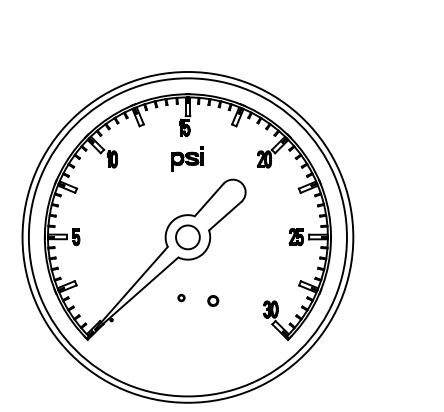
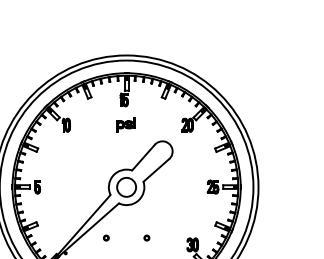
part: (187, 159) -> (126, 125), size x0.71
part: (181, 297) -> (106, 237), moved
part: (213, 300) -> (147, 237), size x0.62

